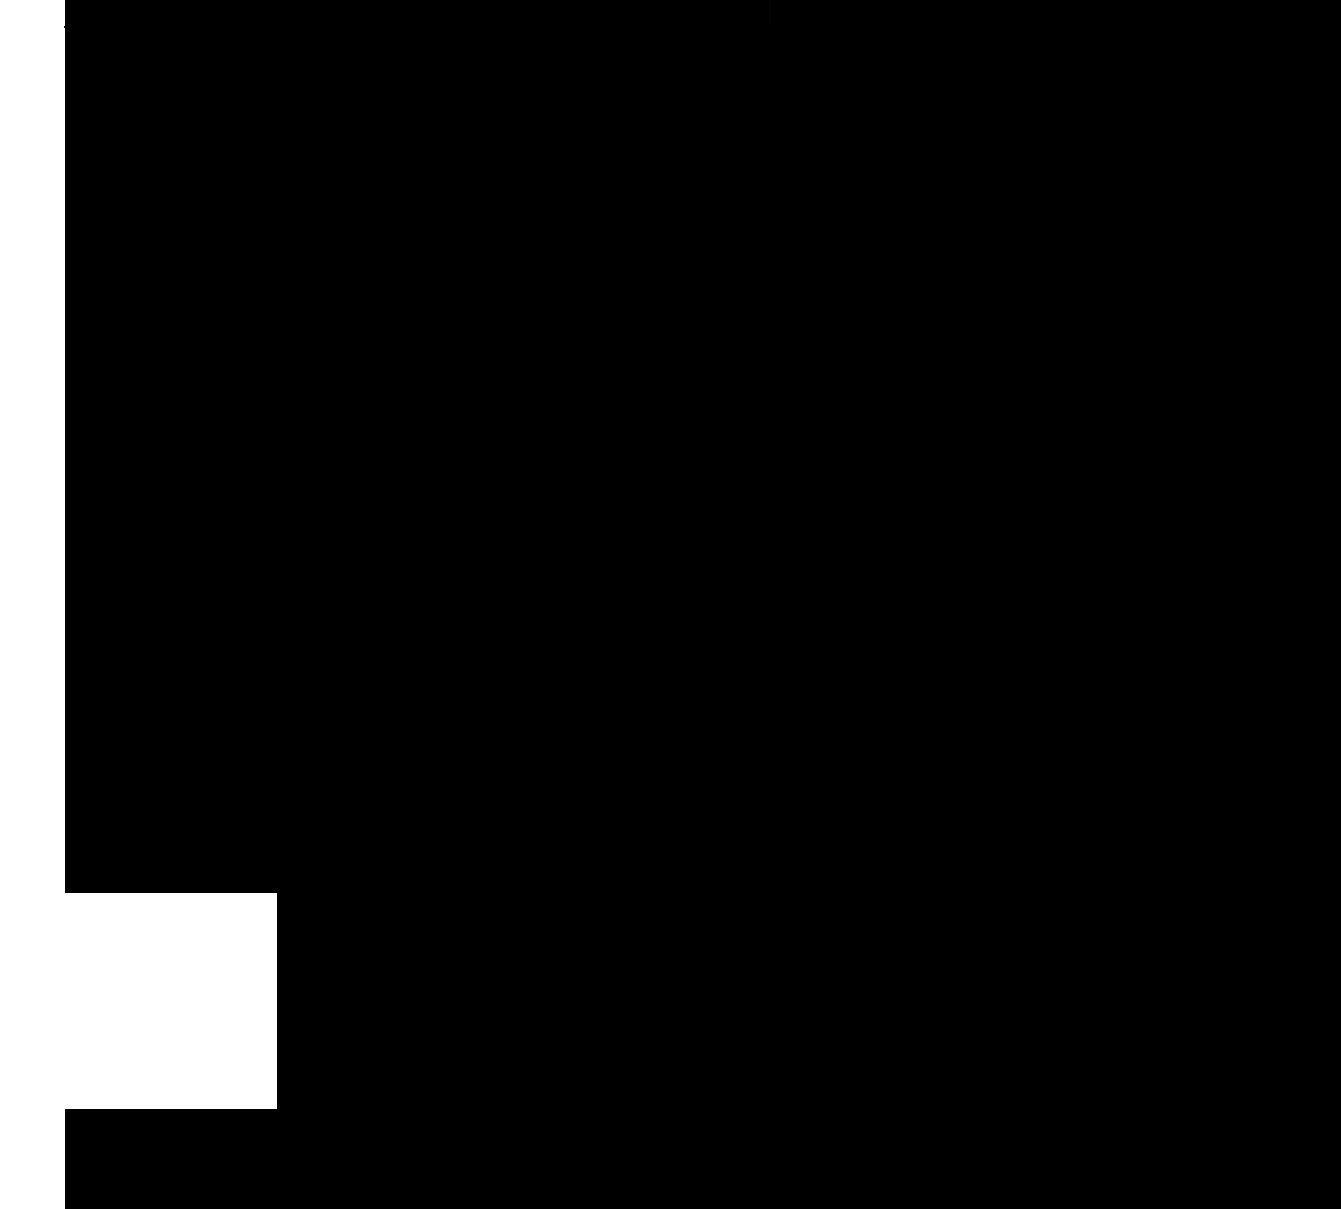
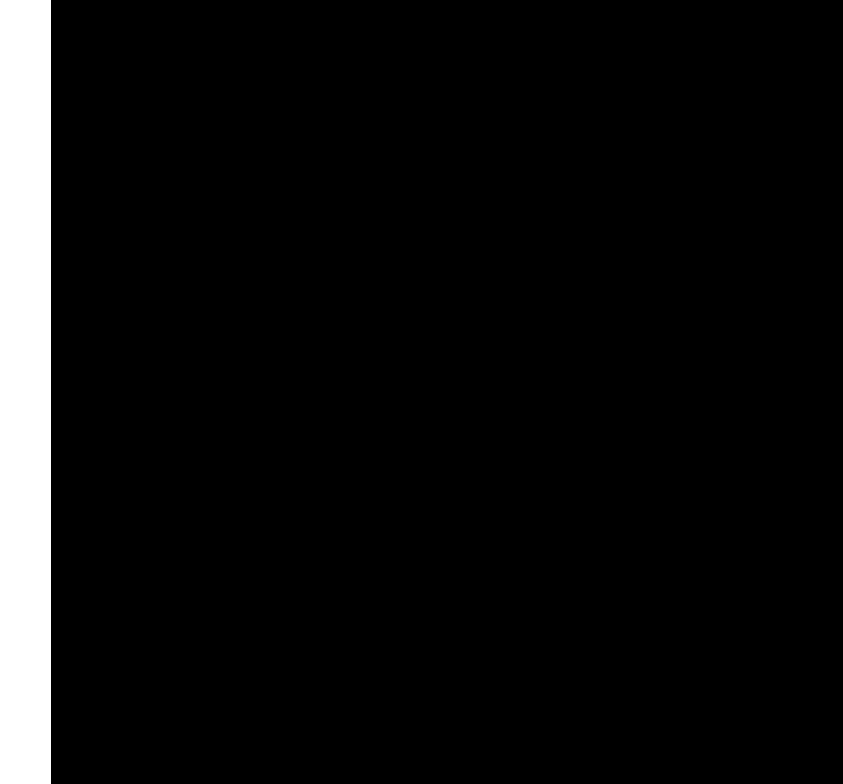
fill: (170, 1001) -> (134, 686), added

